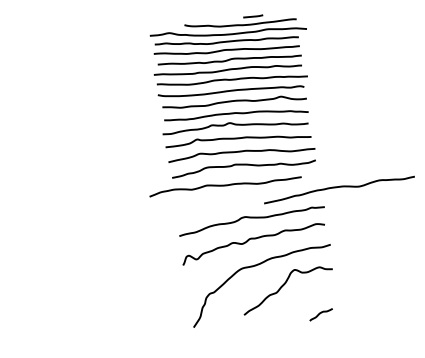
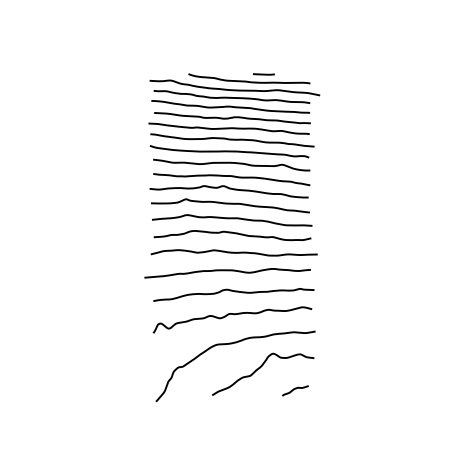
curve: (224, 185) -> (233, 252), moved
curve: (339, 188) -> (227, 271), moved
curve: (321, 313) -> (295, 389), moved

